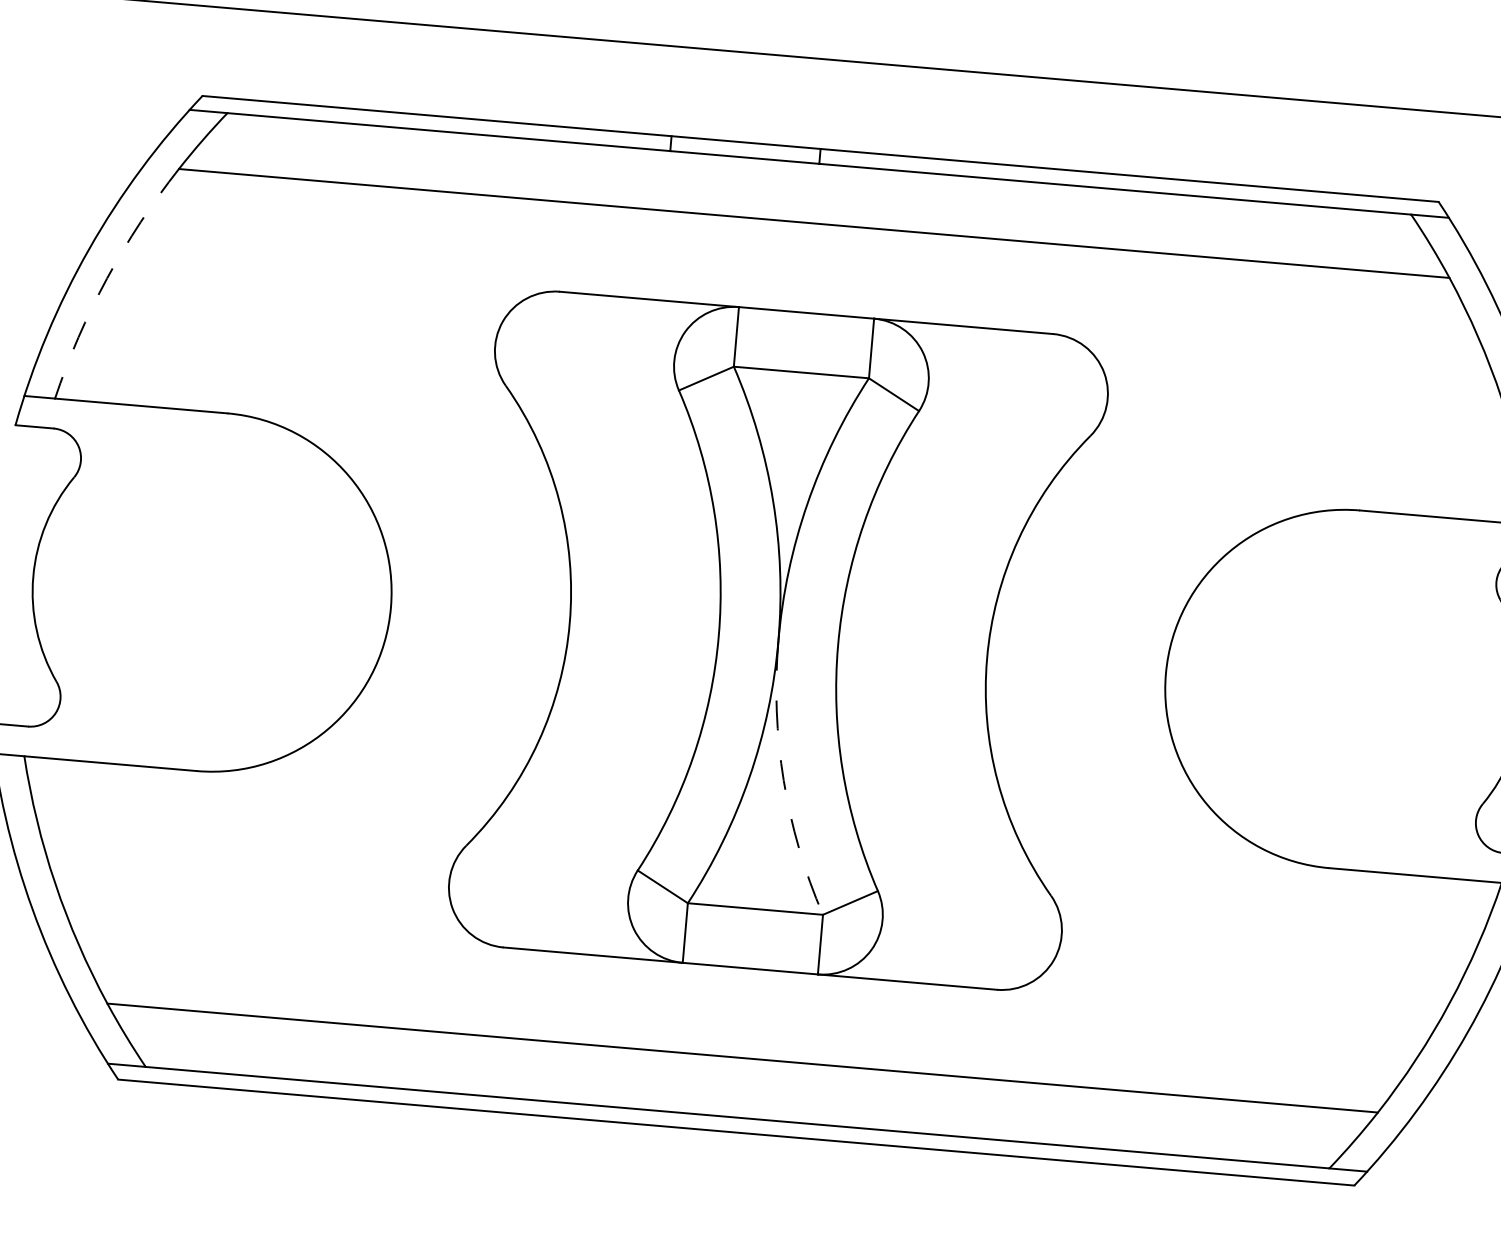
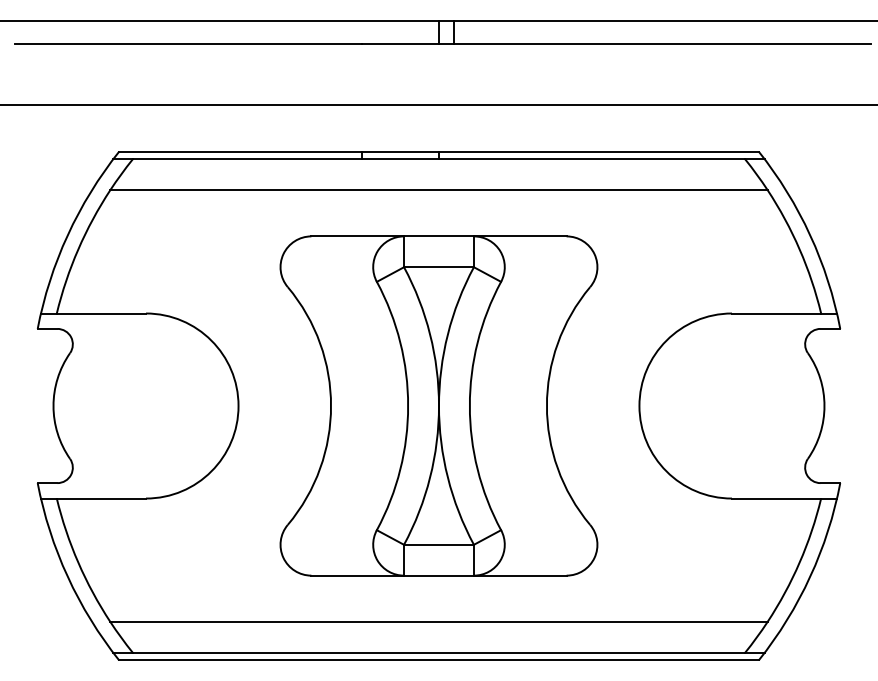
arc: (107, 278) -> (78, 249), dashed -> solid
arc: (783, 780) -> (447, 477), dashed -> solid

